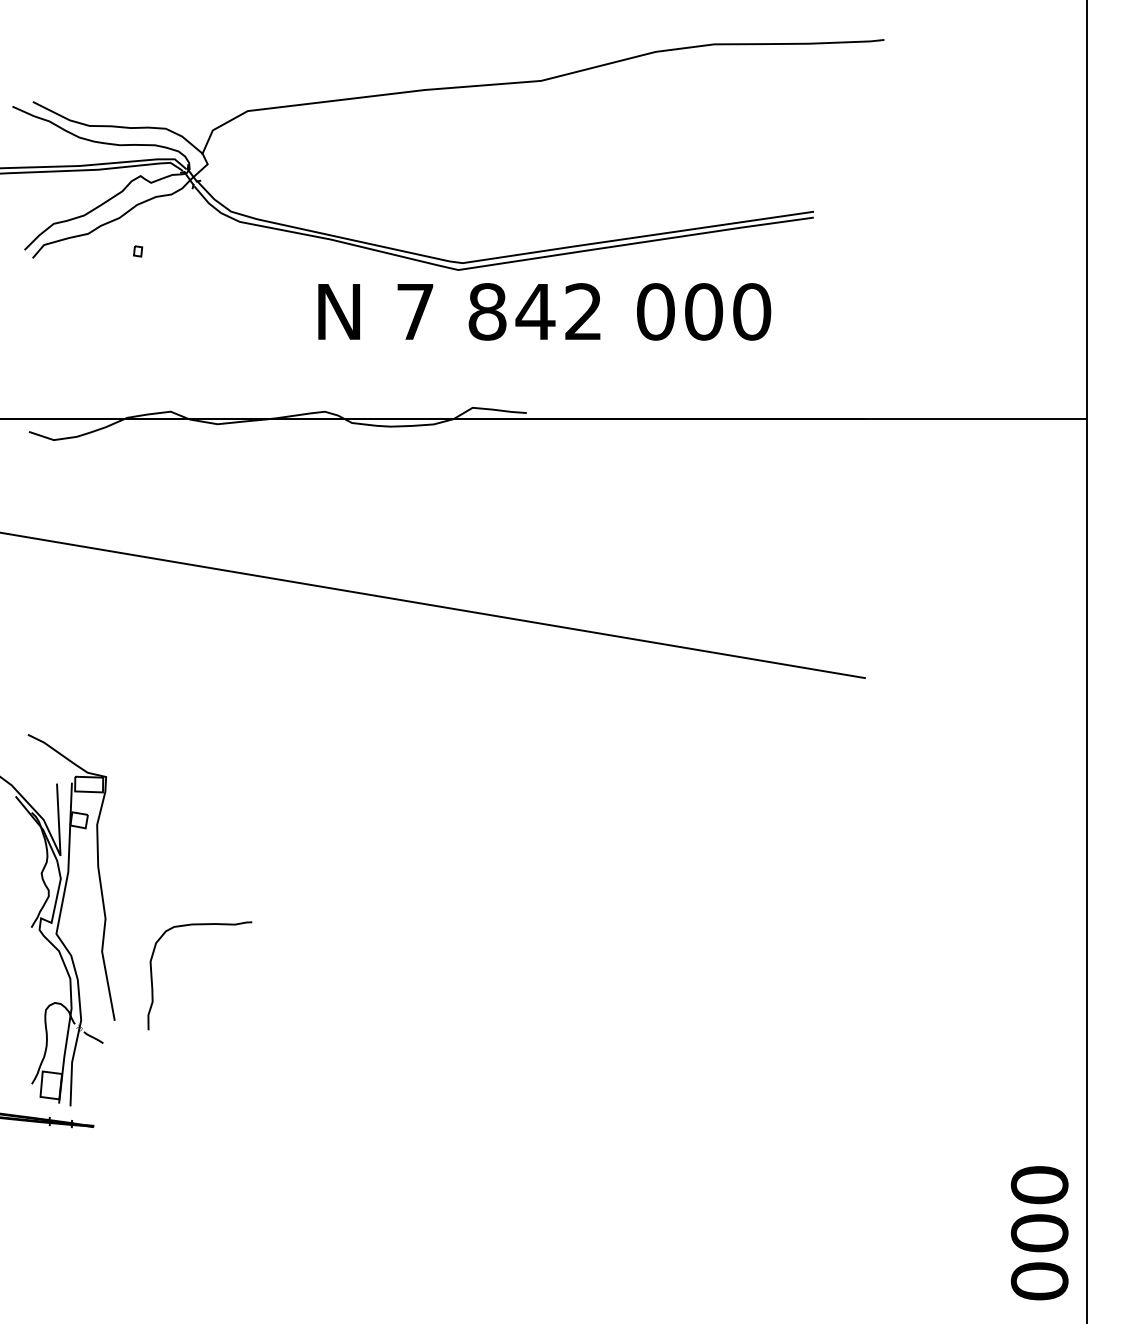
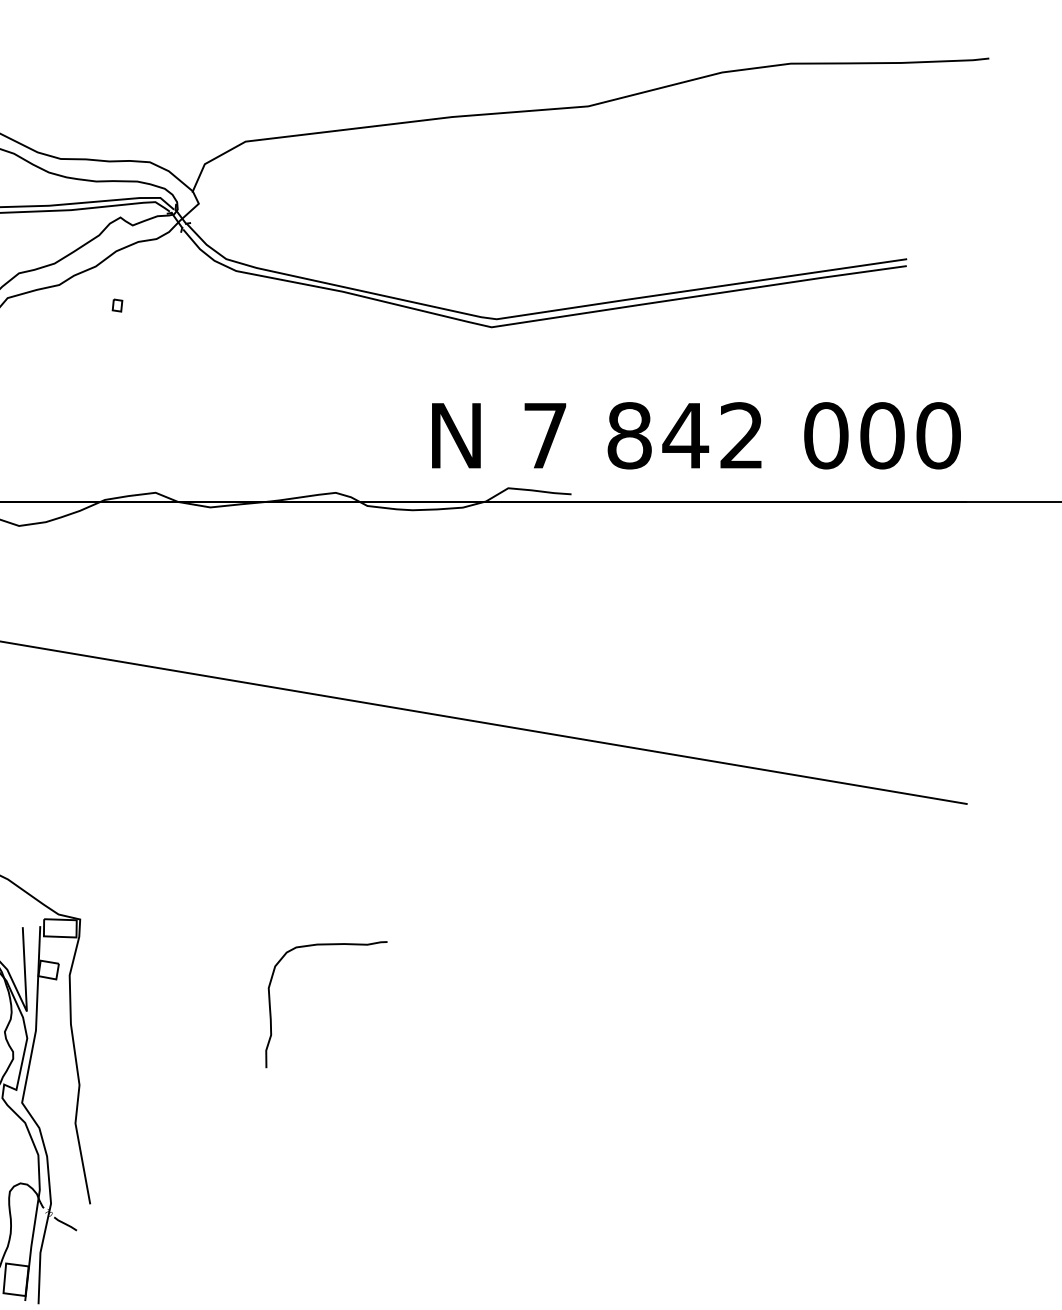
text: (544, 311) -> (696, 435), moved
curve: (152, 975) -> (271, 1004), moved

